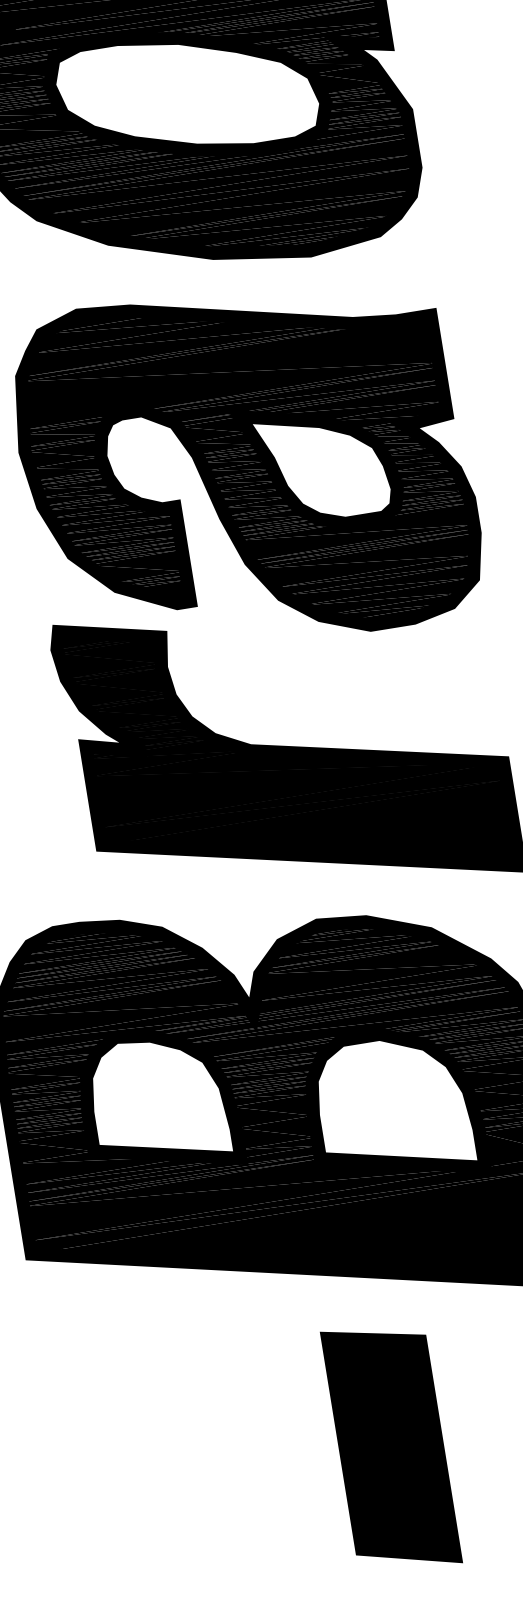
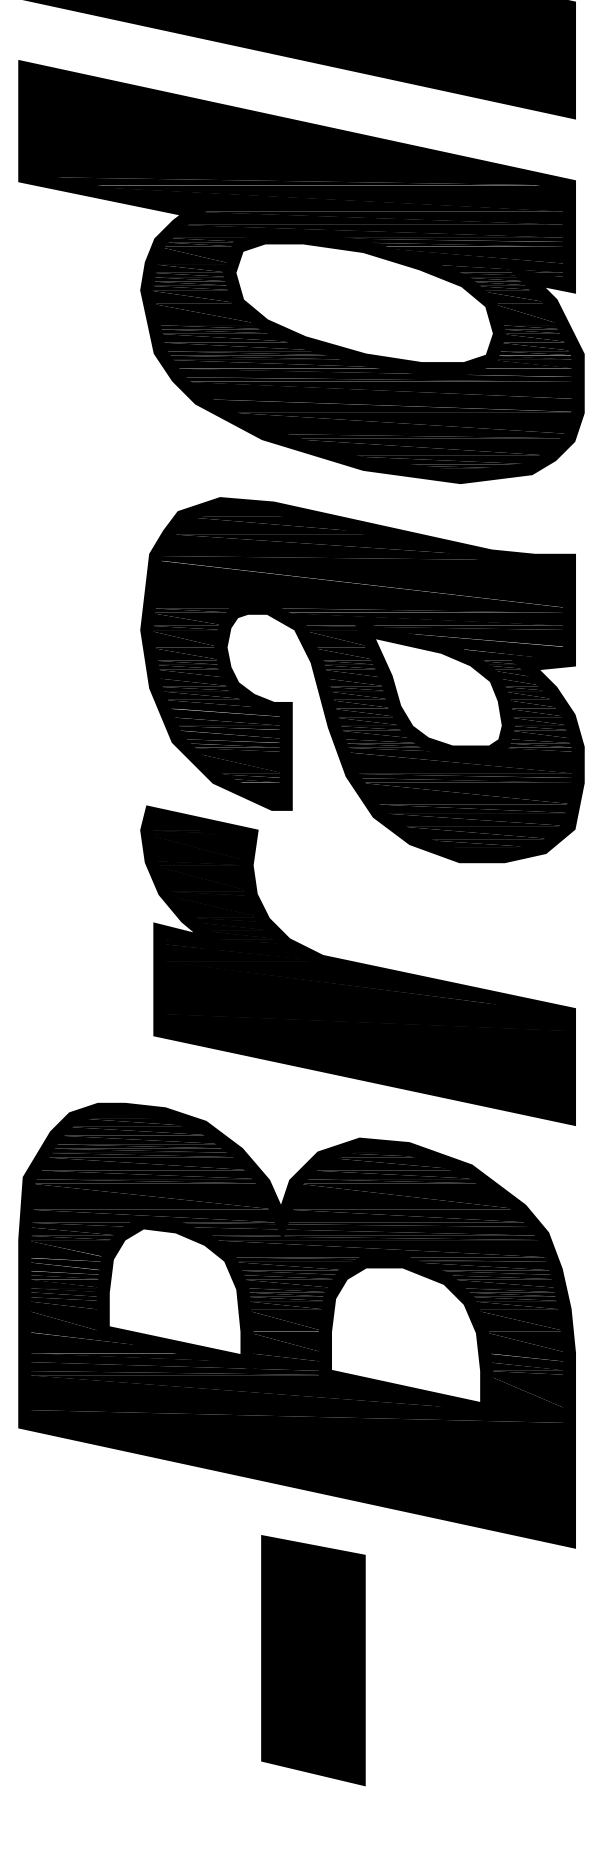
part: (391, 1447) -> (313, 1660), moved

